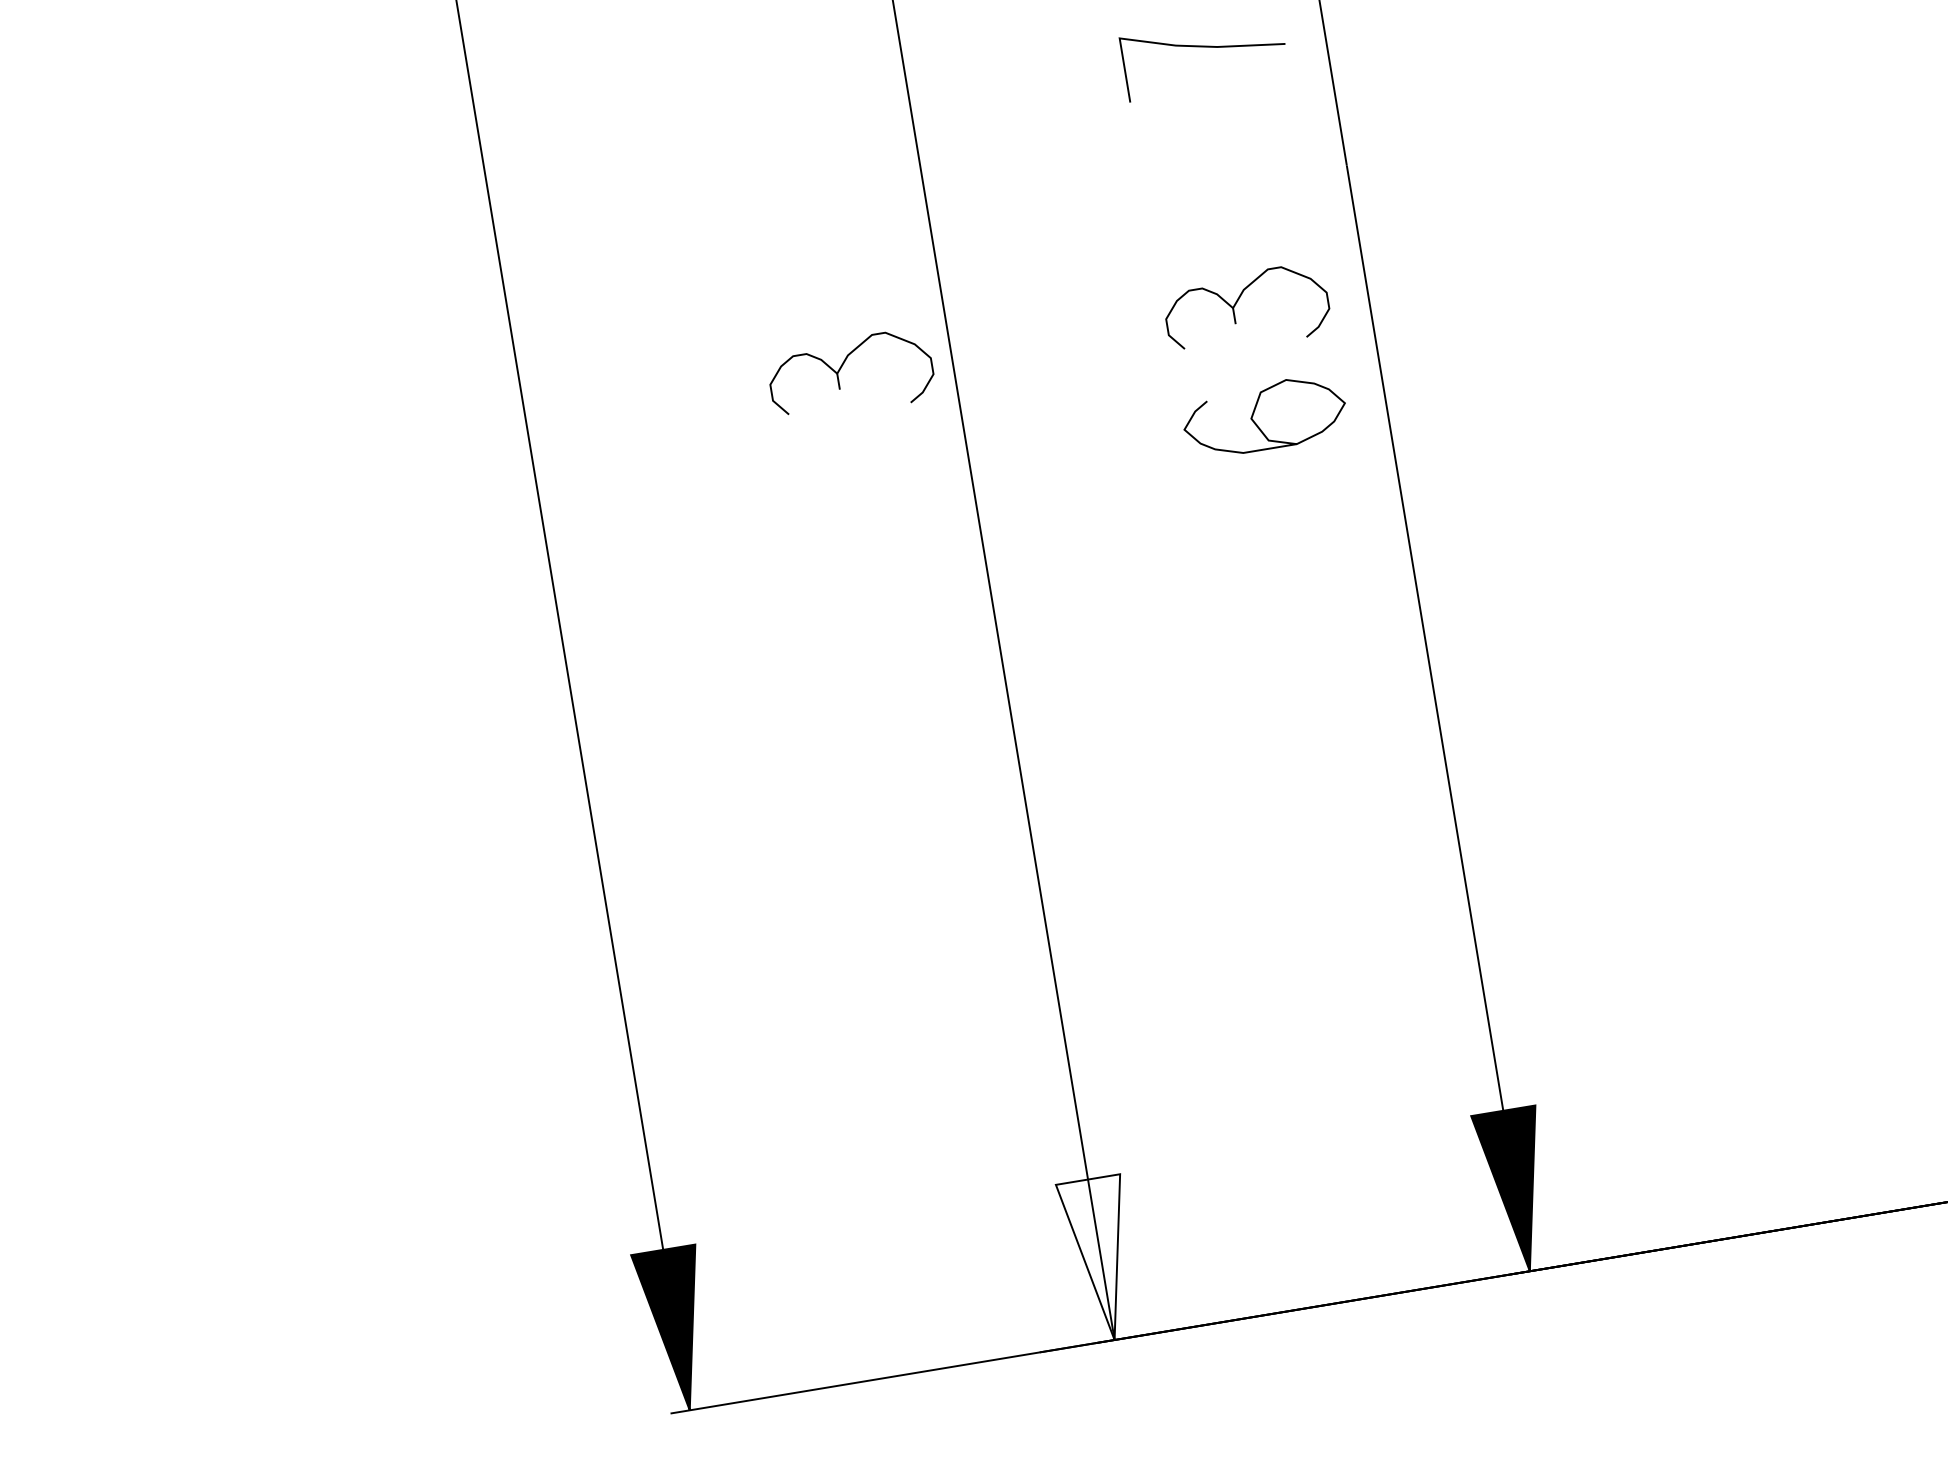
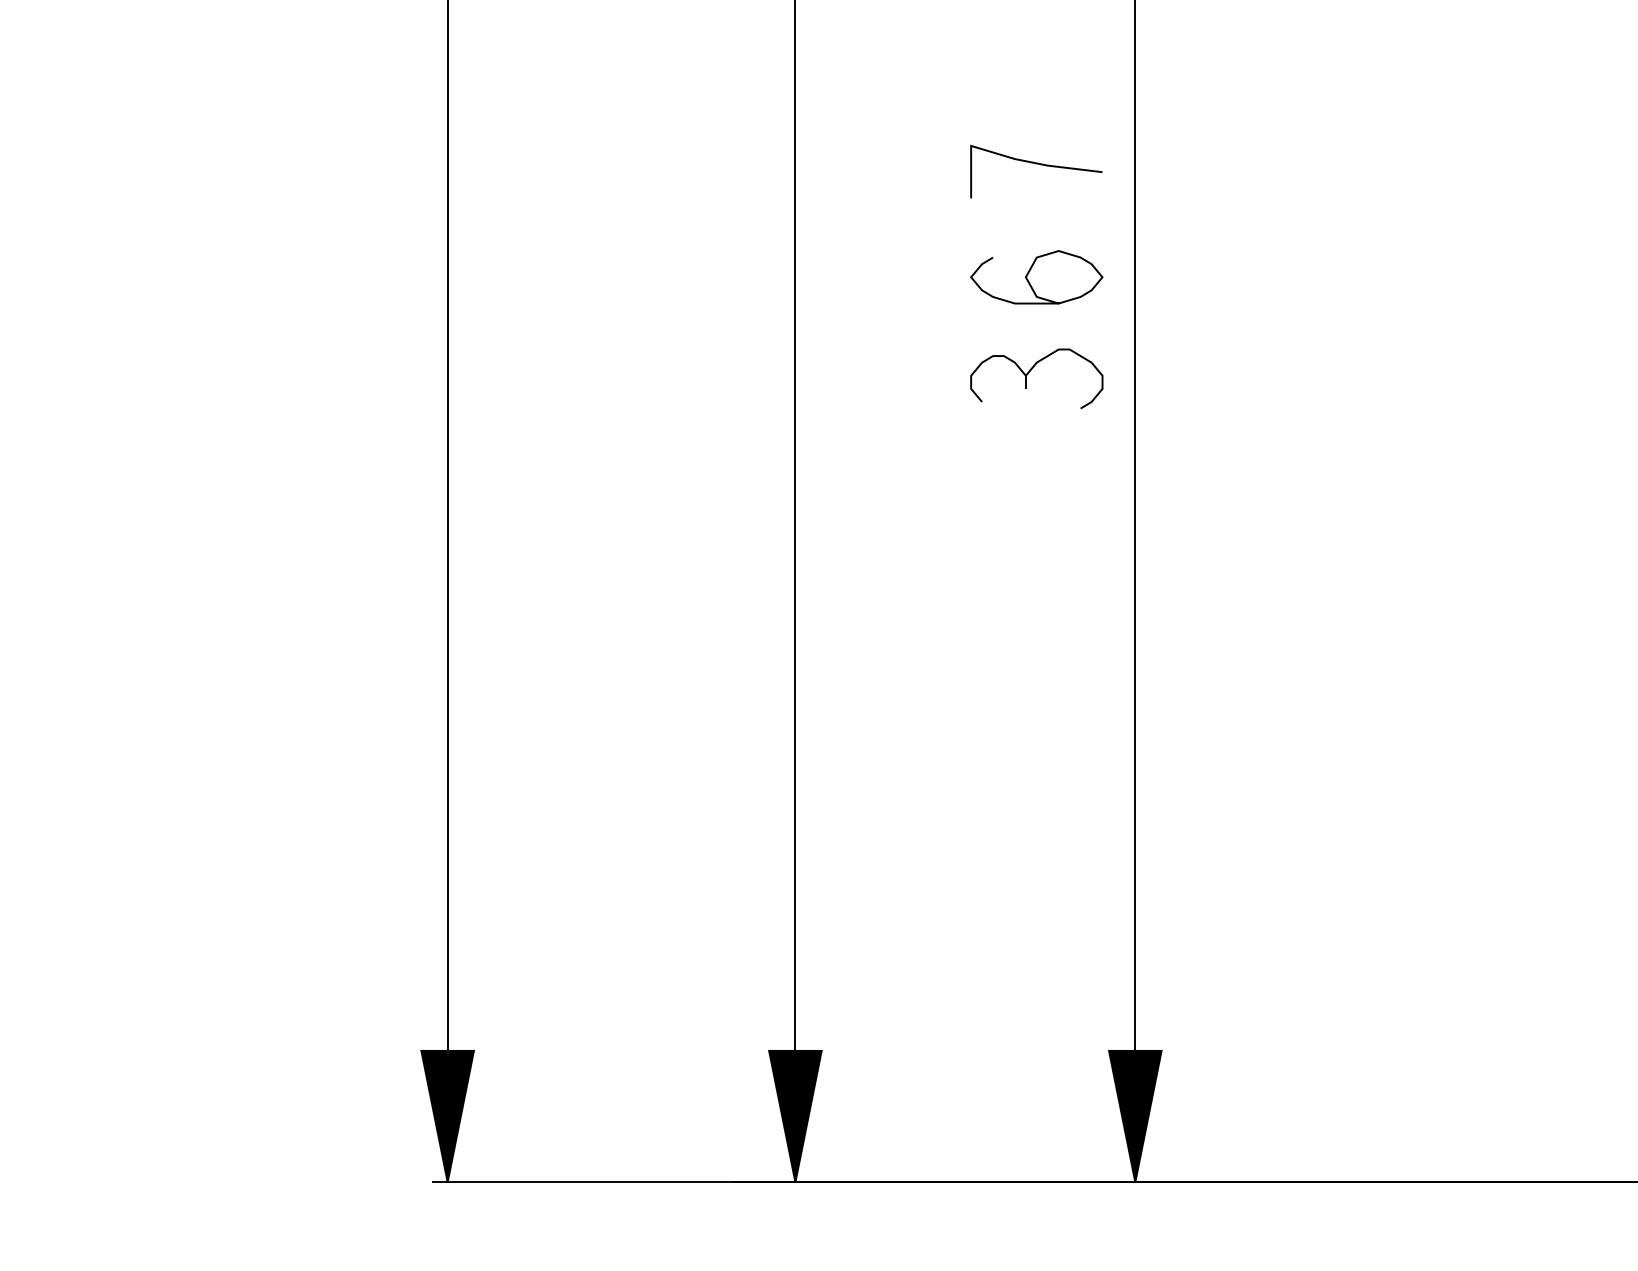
part: (840, 371) -> (704, 374), removed
curve: (1256, 423) -> (1029, 281), moved
fill: (1101, 1259) -> (795, 1116), added

